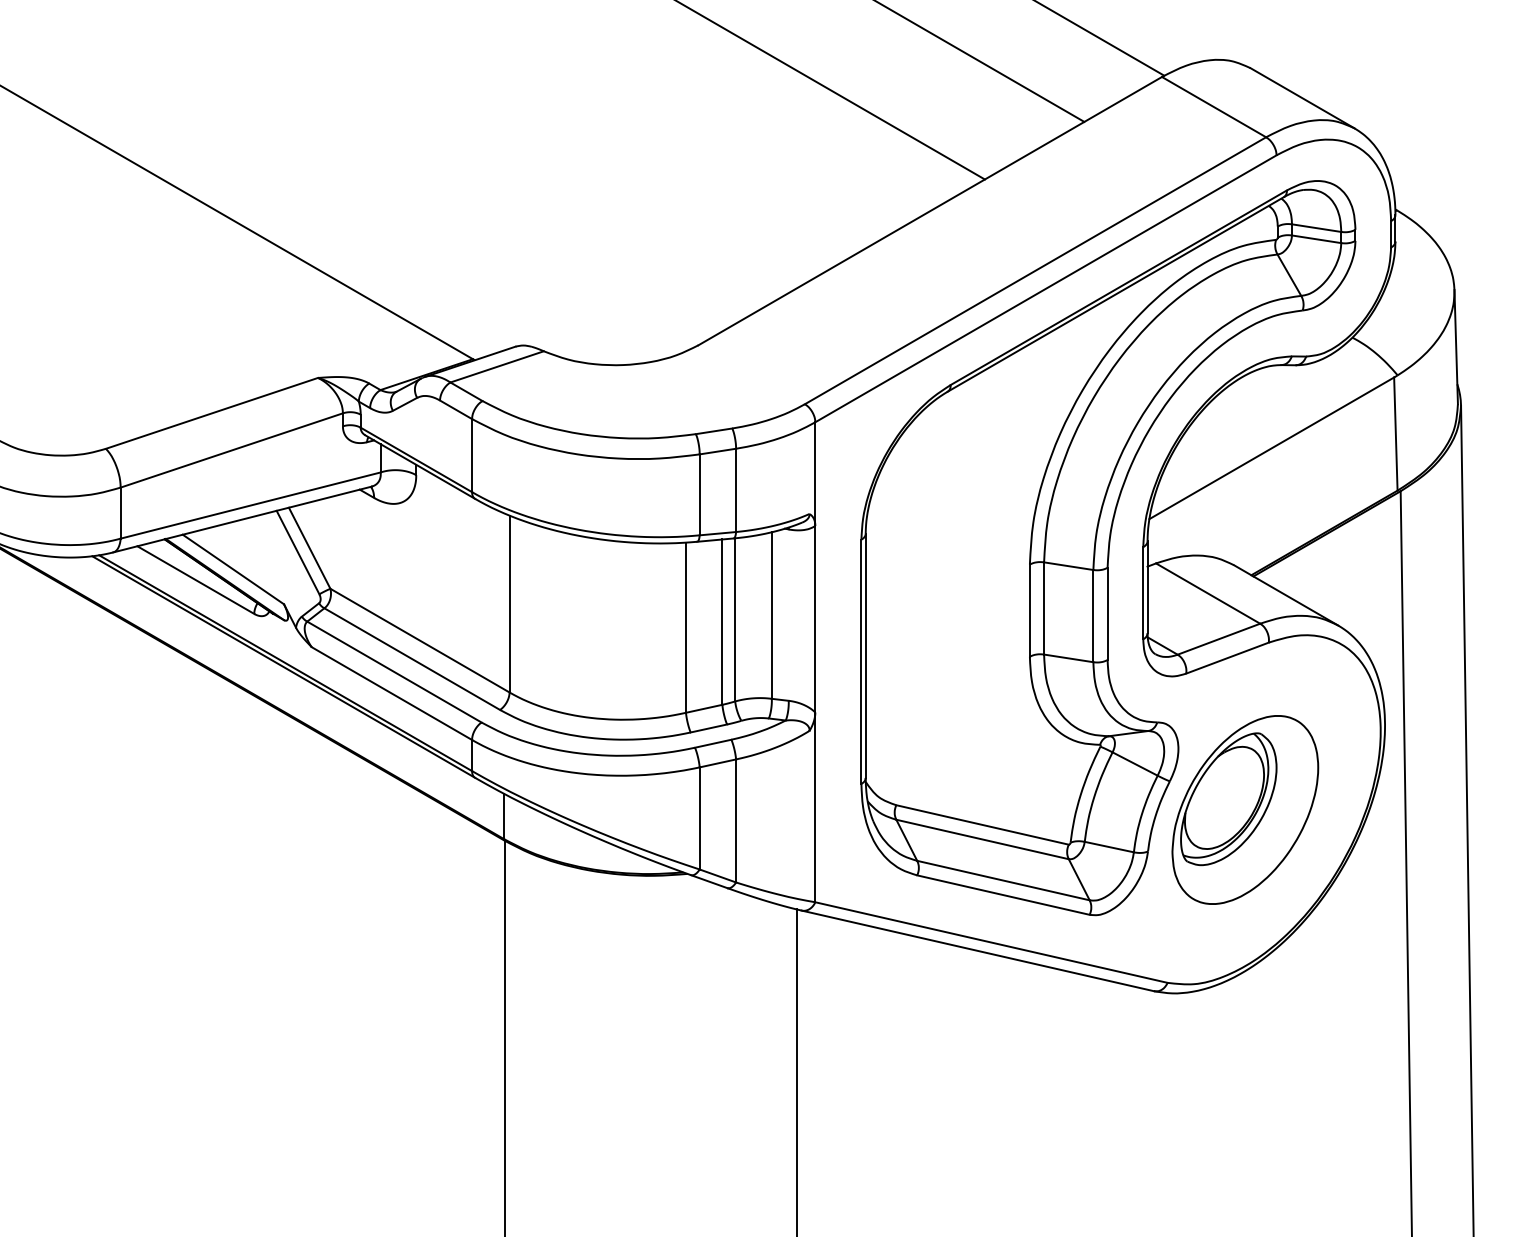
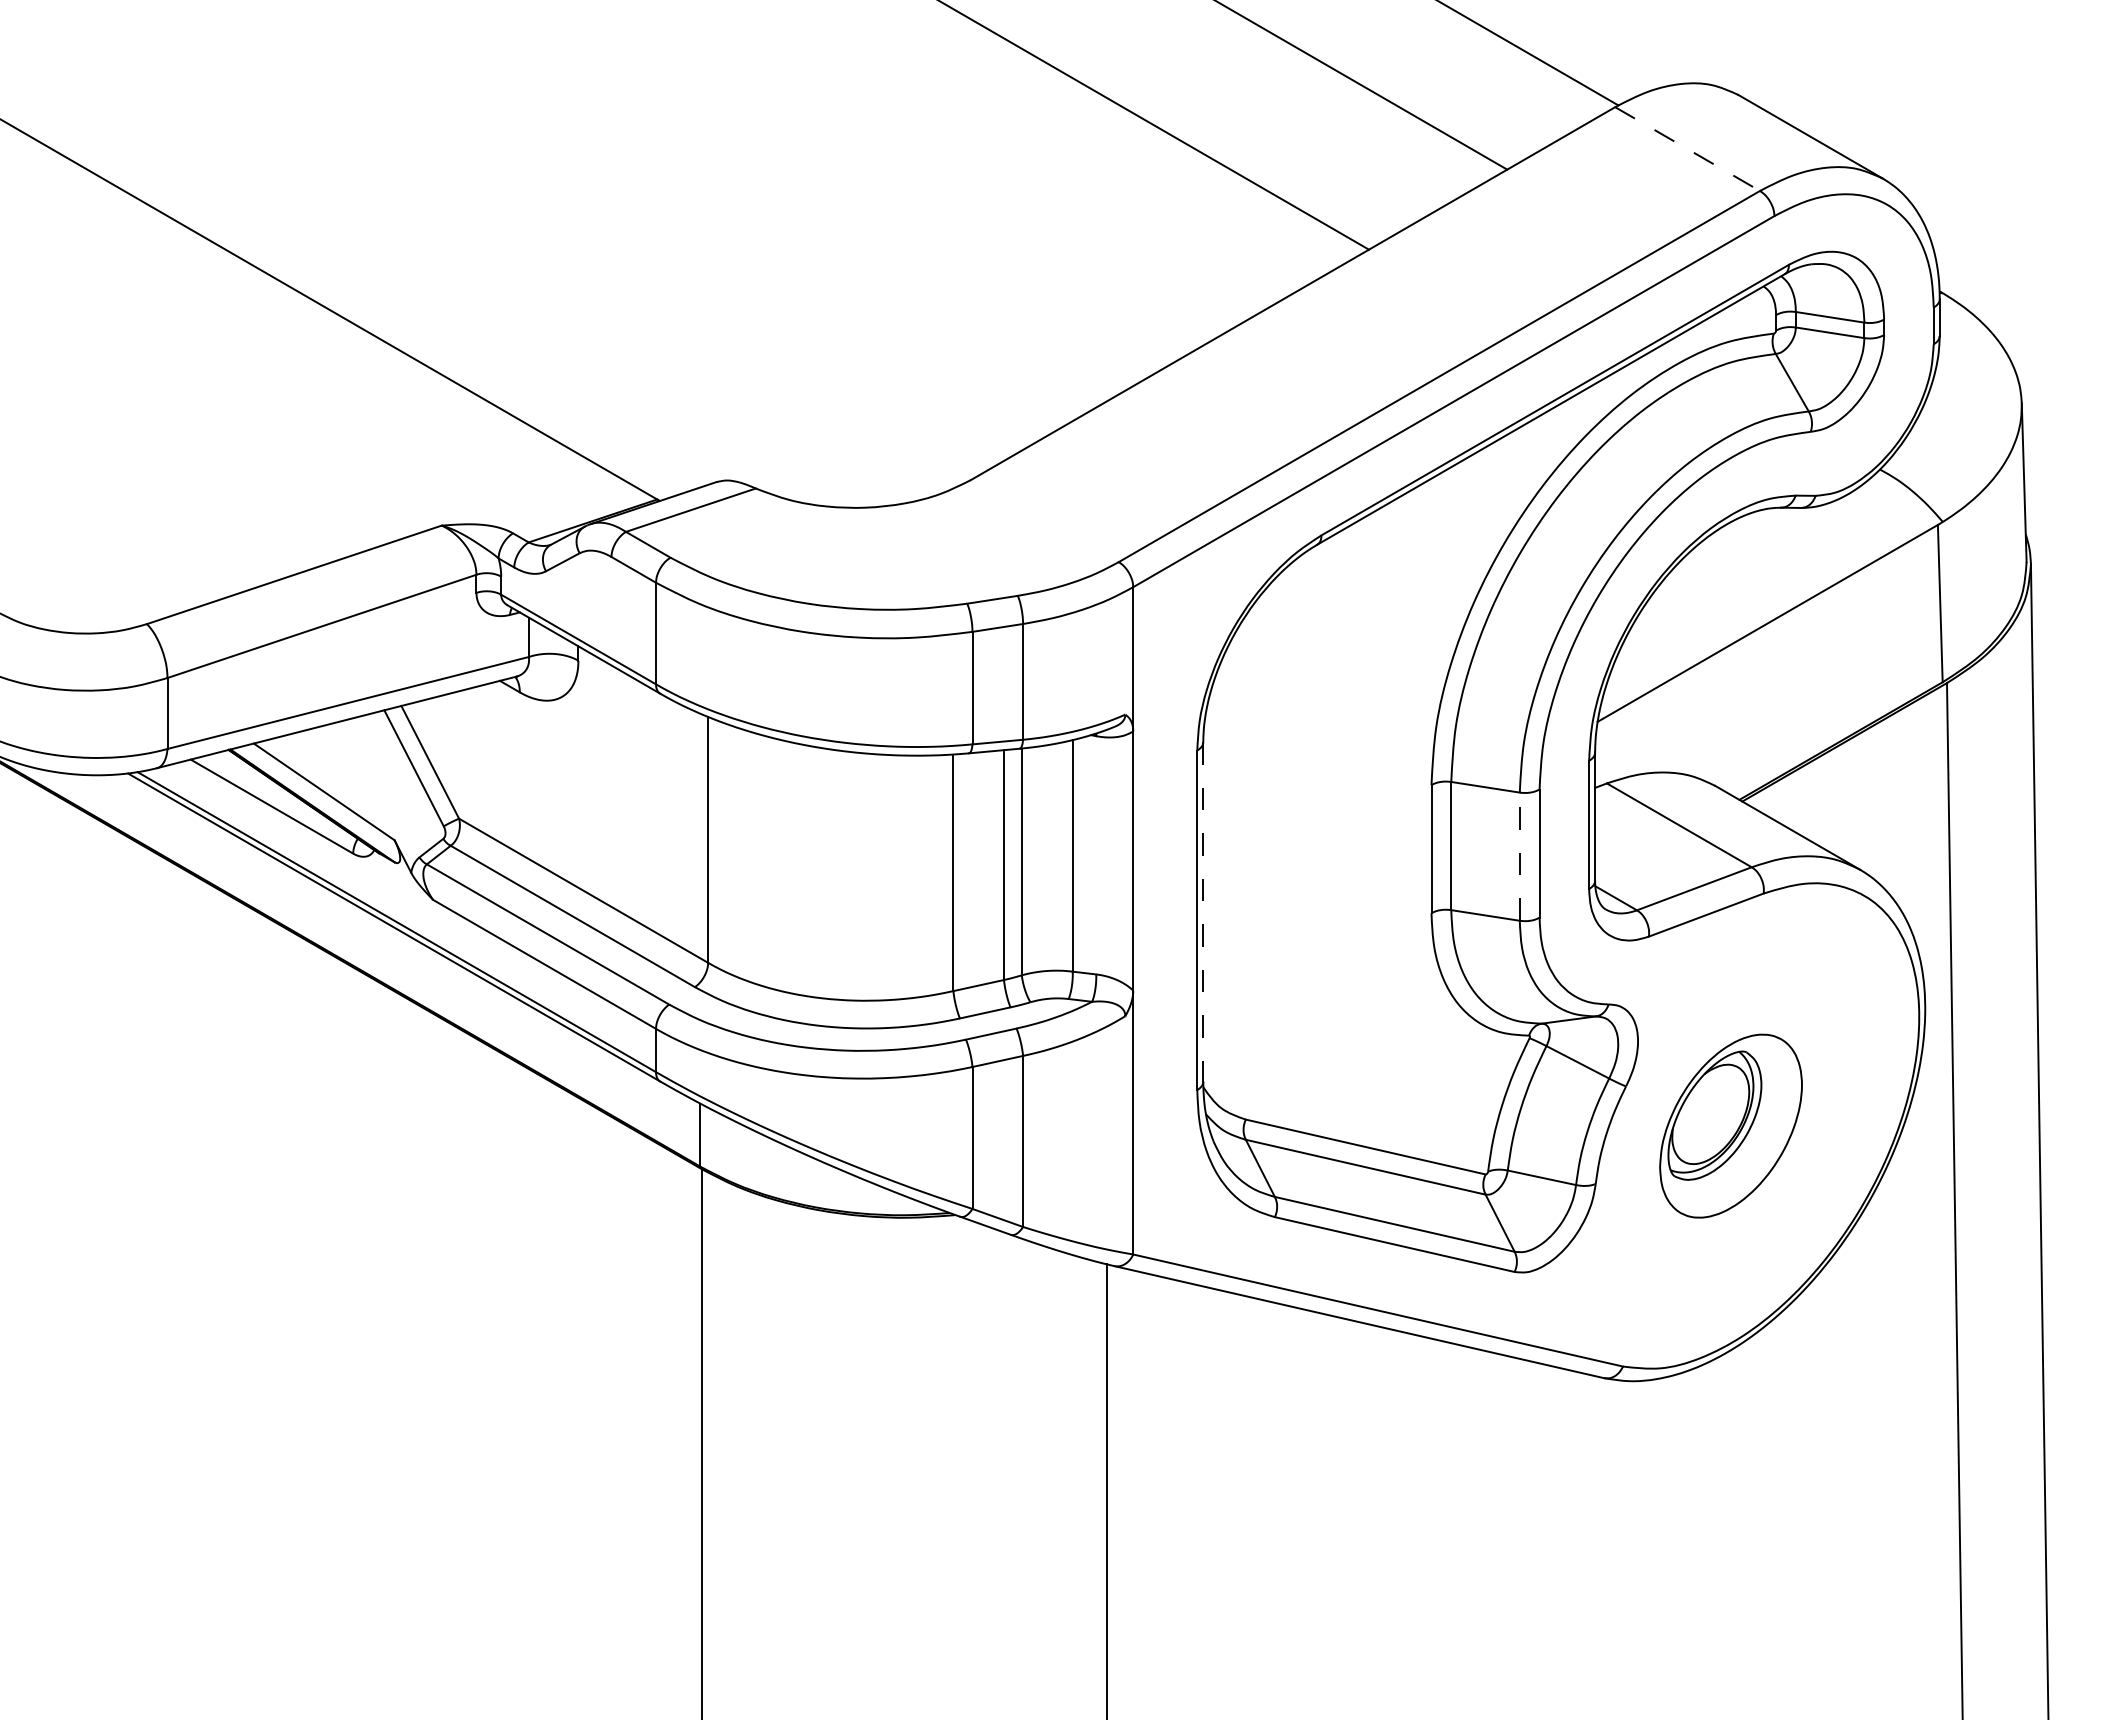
line: (1214, 107) -> (1687, 149), solid -> dashed
line: (1093, 615) -> (1519, 856), solid -> dashed
line: (865, 655) -> (1203, 911), solid -> dashed
part: (1244, 809) -> (1730, 1125), size x0.7

